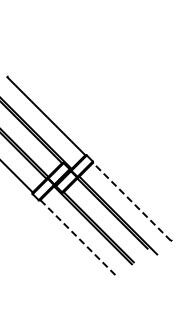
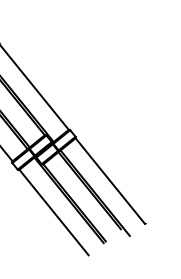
line: (131, 201) -> (109, 180), dashed -> solid
line: (79, 239) -> (54, 213), dashed -> solid

